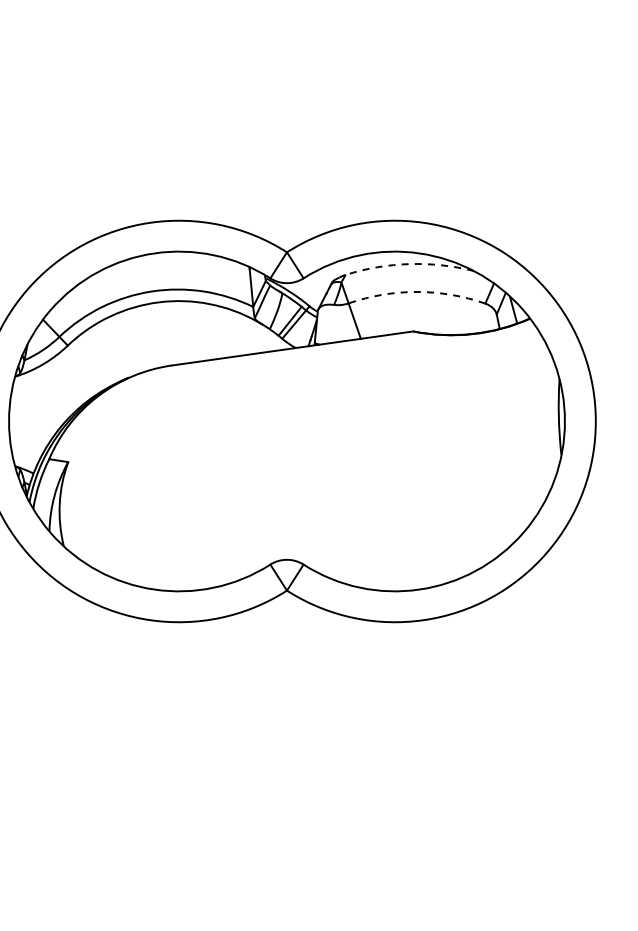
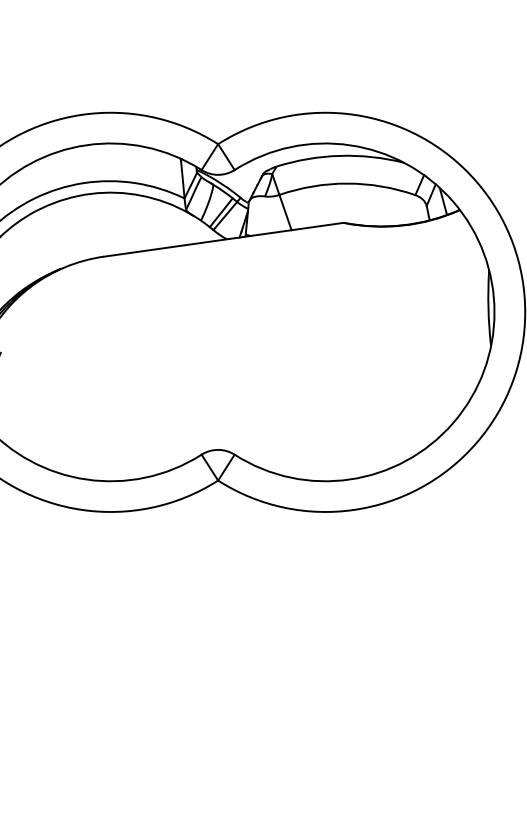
arc: (409, 264) -> (339, 156), dashed -> solid
arc: (417, 291) -> (347, 183), dashed -> solid

